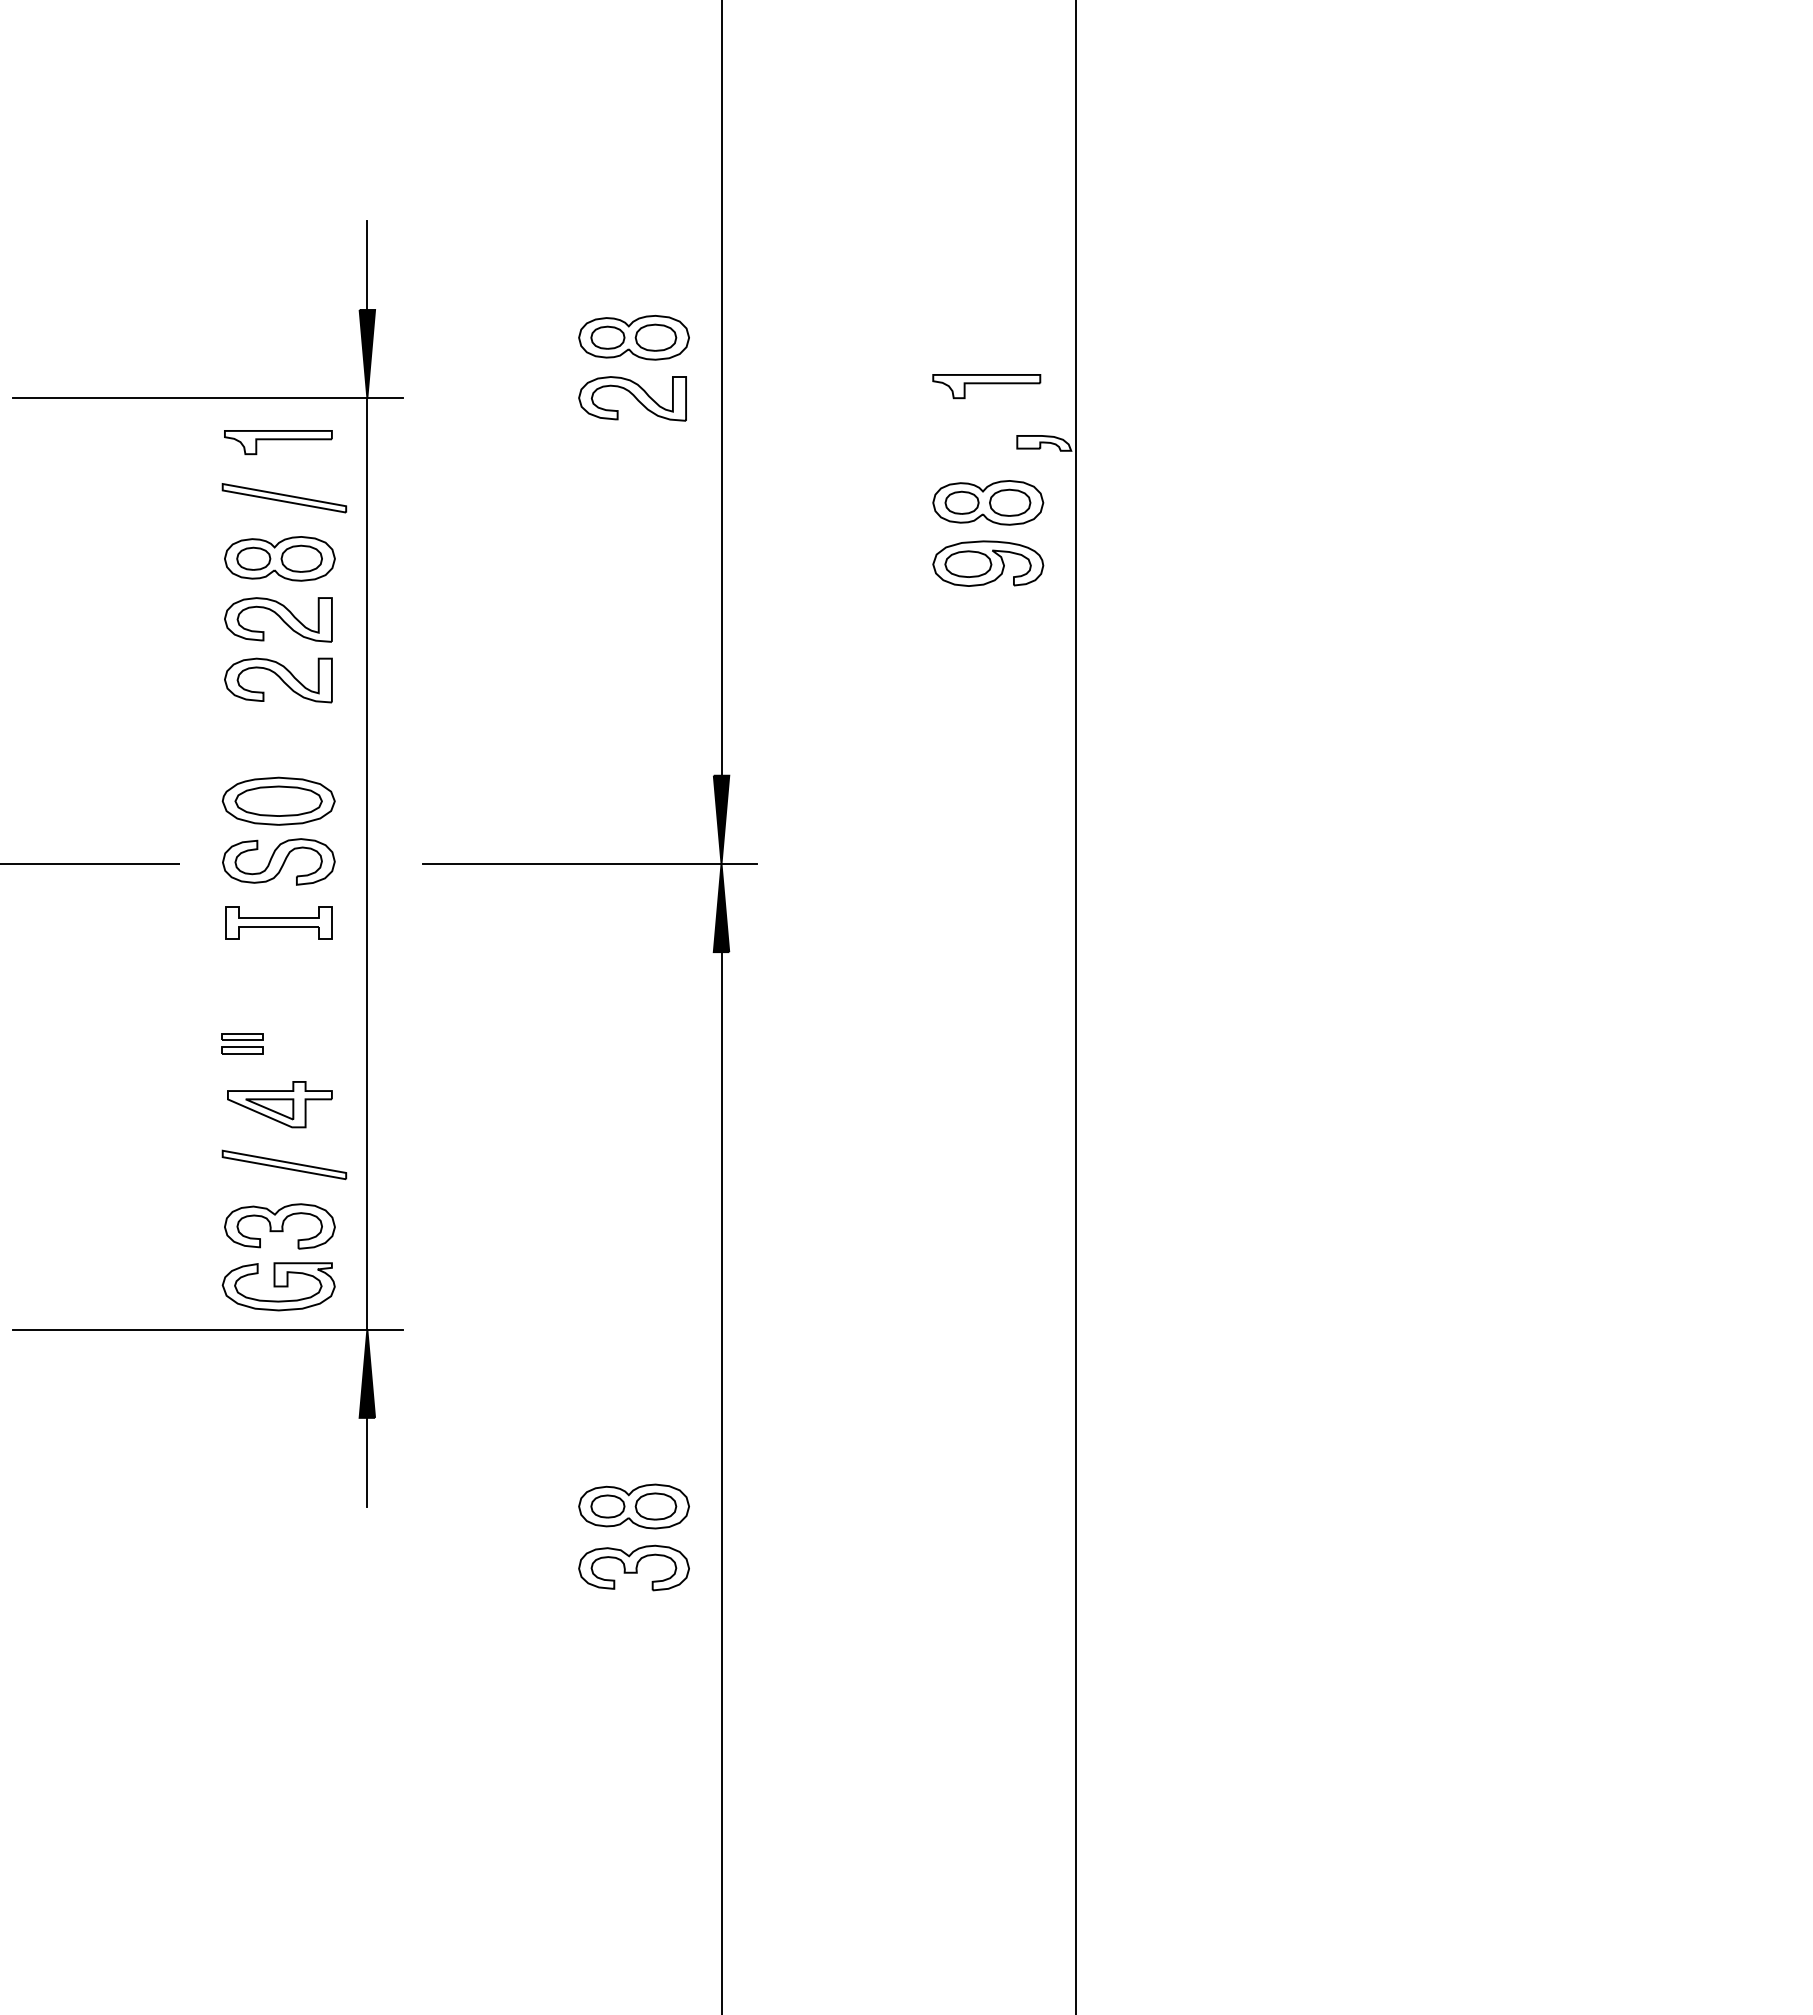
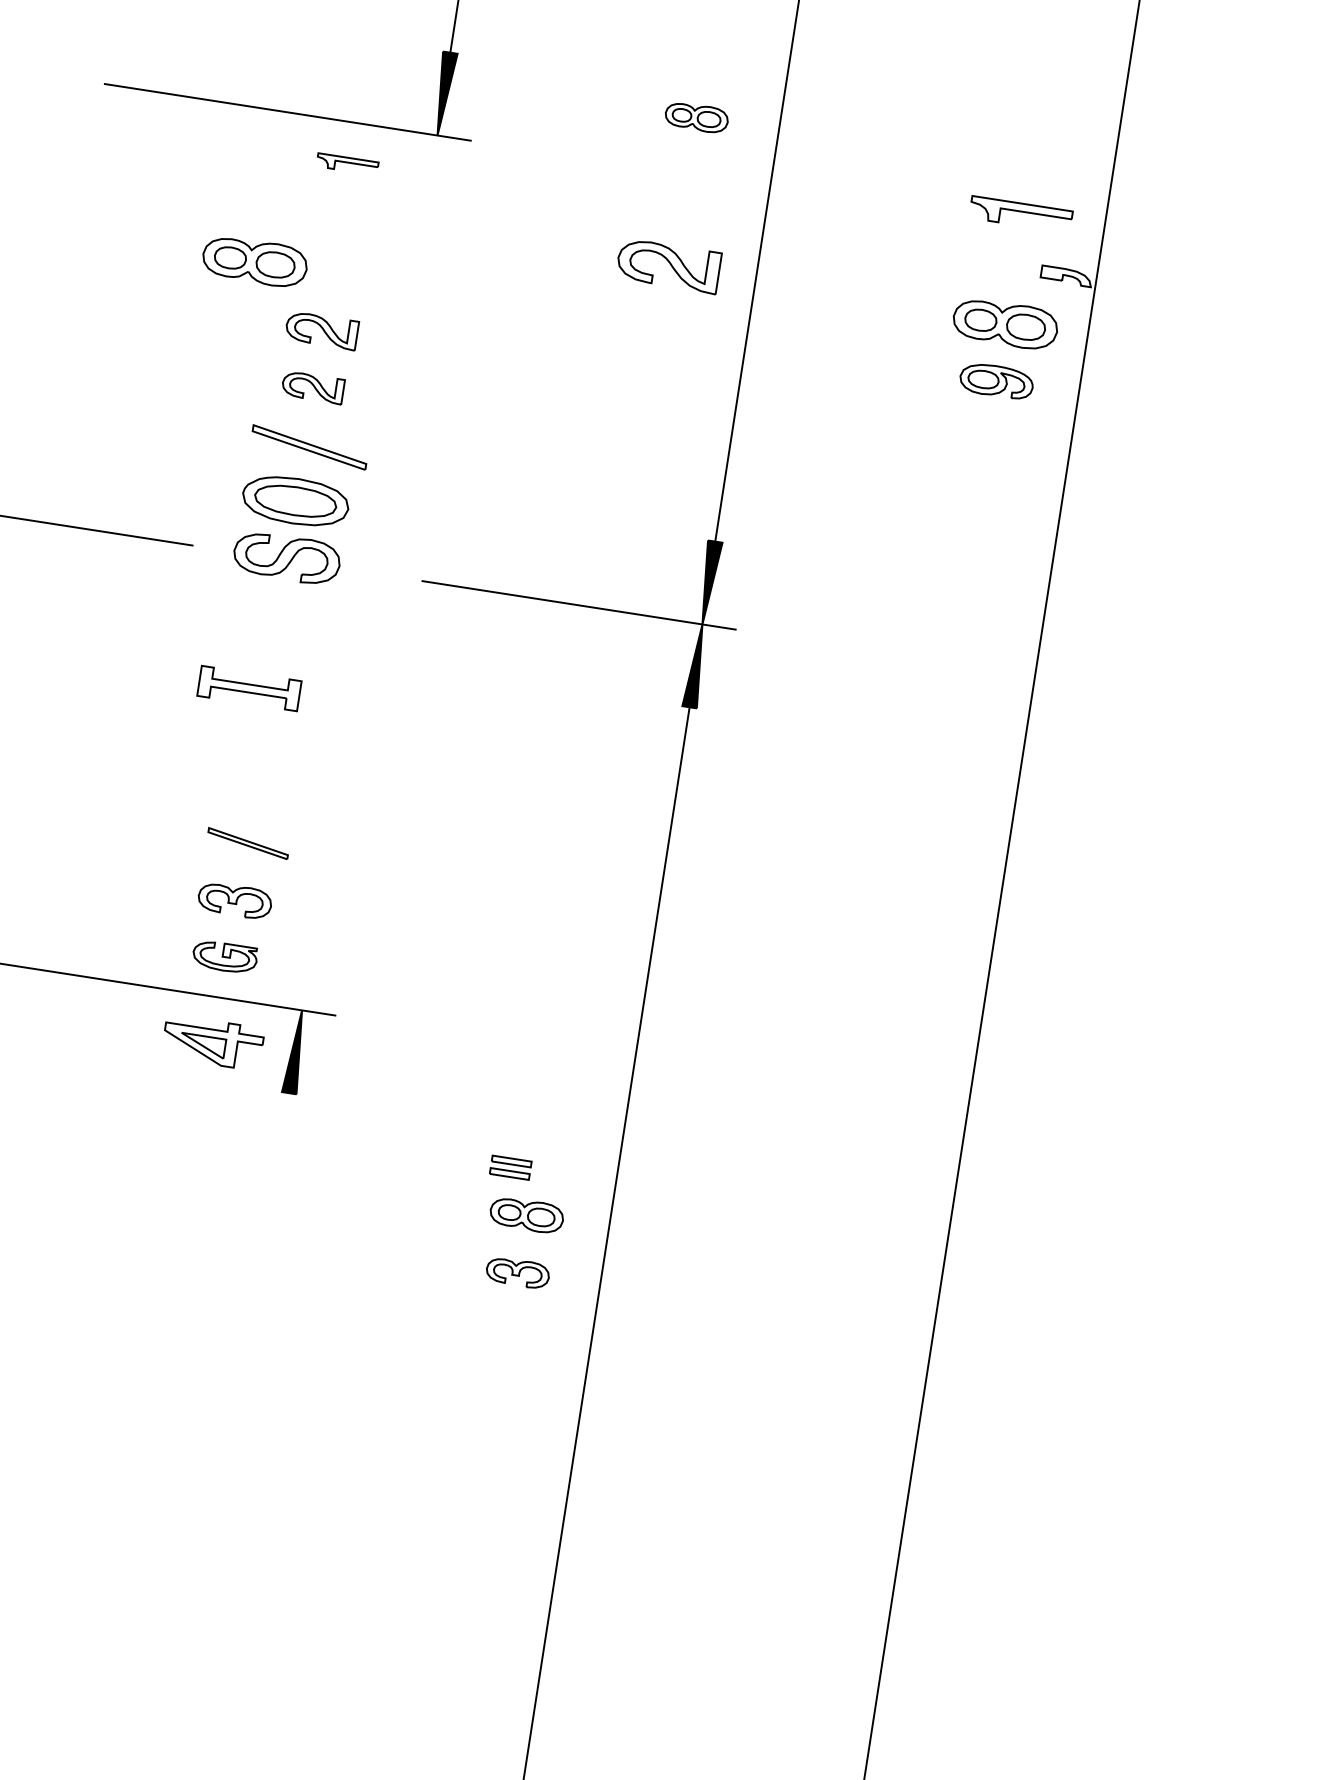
part: (633, 337) -> (696, 117), size x0.6
part: (632, 398) -> (668, 265), moved
part: (278, 442) -> (347, 164), size x0.6
part: (284, 498) -> (309, 447), moved
part: (279, 558) -> (254, 261), moved
part: (988, 563) -> (996, 381), size x0.7
part: (278, 619) -> (321, 330), size x0.7
part: (278, 680) -> (313, 387), size x0.6
line: (367, 863) -> (370, 572), removed
part: (278, 922) -> (249, 688), moved
part: (242, 1043) -> (510, 1167), moved
part: (279, 1104) -> (212, 1042), moved
part: (284, 1164) -> (248, 843), size x0.7
part: (279, 1226) -> (234, 900), size x0.7
part: (278, 1286) -> (224, 956), size x0.6
line: (367, 1461) -> (283, 1134), removed
part: (633, 1506) -> (526, 1215), size x0.7
part: (633, 1567) -> (517, 1272), size x0.6

